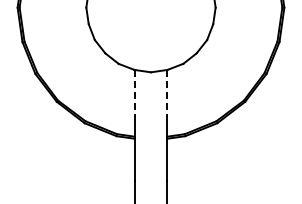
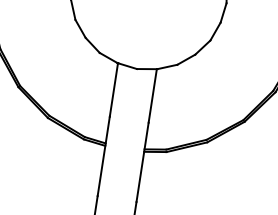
line: (134, 92) -> (113, 90), dashed -> solid
line: (167, 92) -> (153, 96), dashed -> solid

